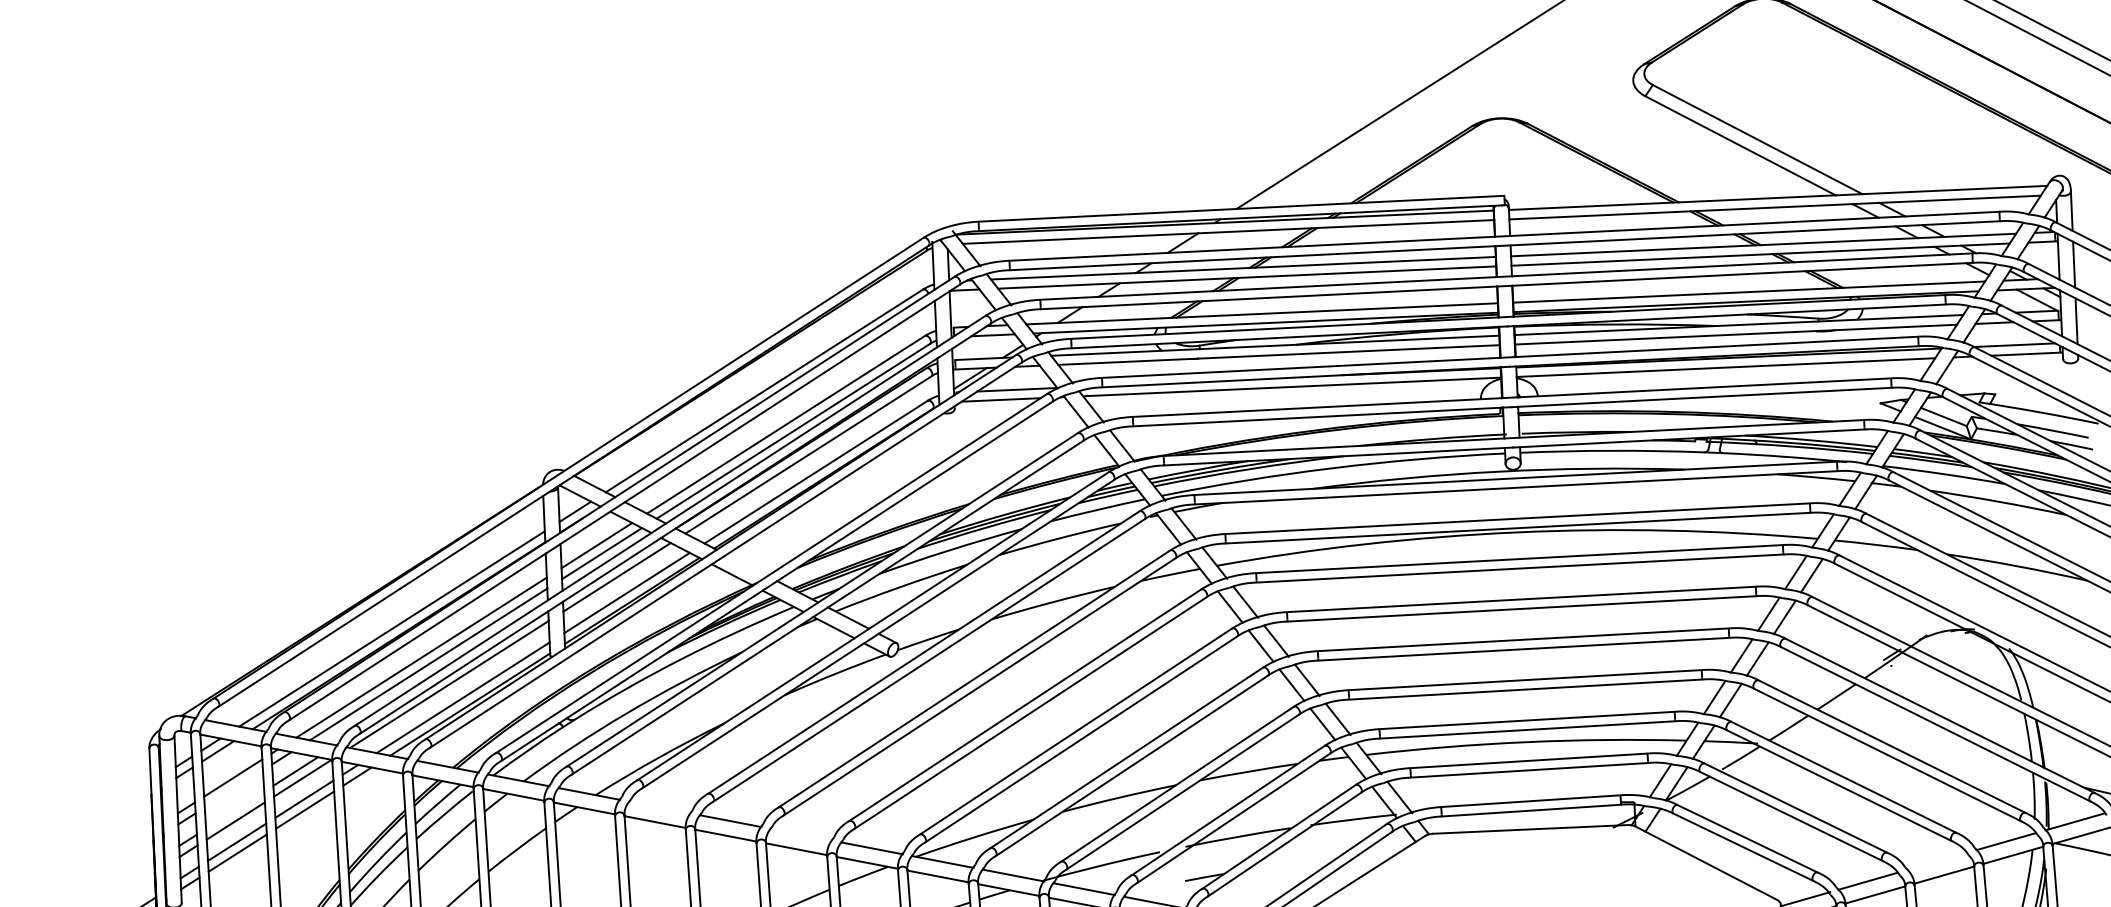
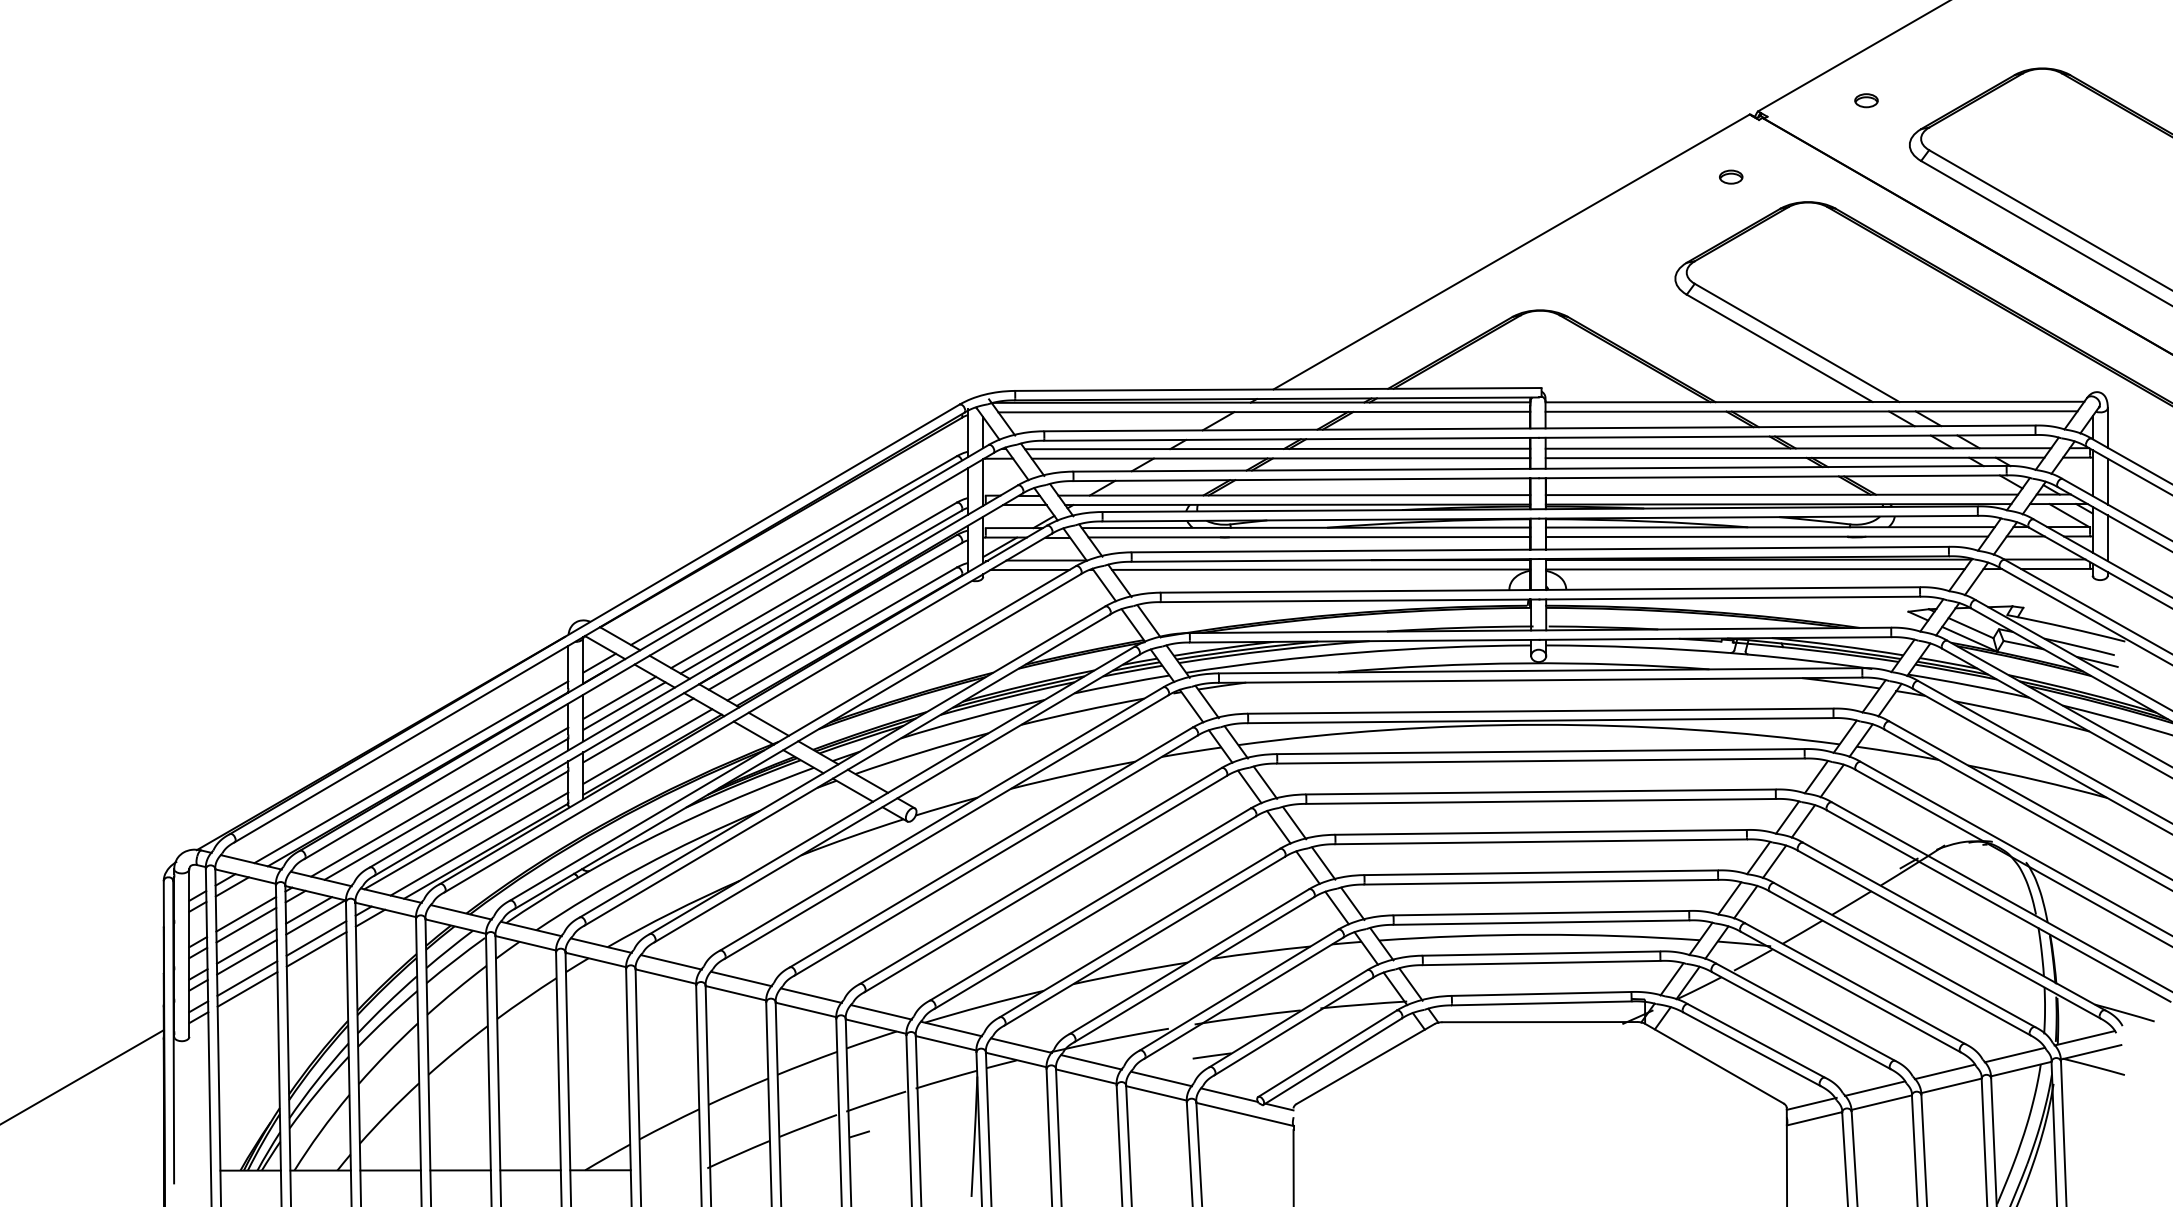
line: (746, 564) -> (768, 723), added
line: (233, 788) -> (246, 924), added
line: (660, 807) -> (671, 962), added
line: (234, 810) -> (246, 946), added
line: (801, 834) -> (811, 995), added
line: (1936, 861) -> (1944, 1071), added

